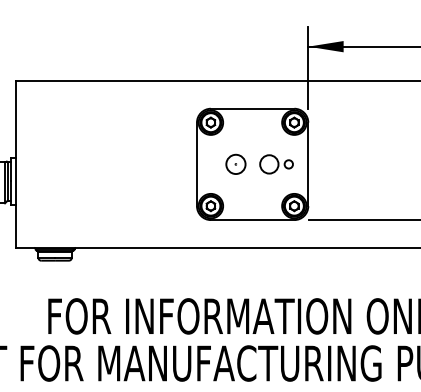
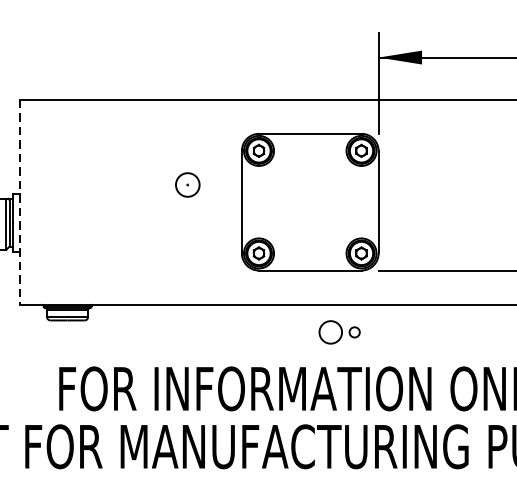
part: (235, 163) -> (187, 183), moved
line: (16, 164) -> (20, 202), solid -> dashed
part: (276, 164) -> (339, 332), moved

